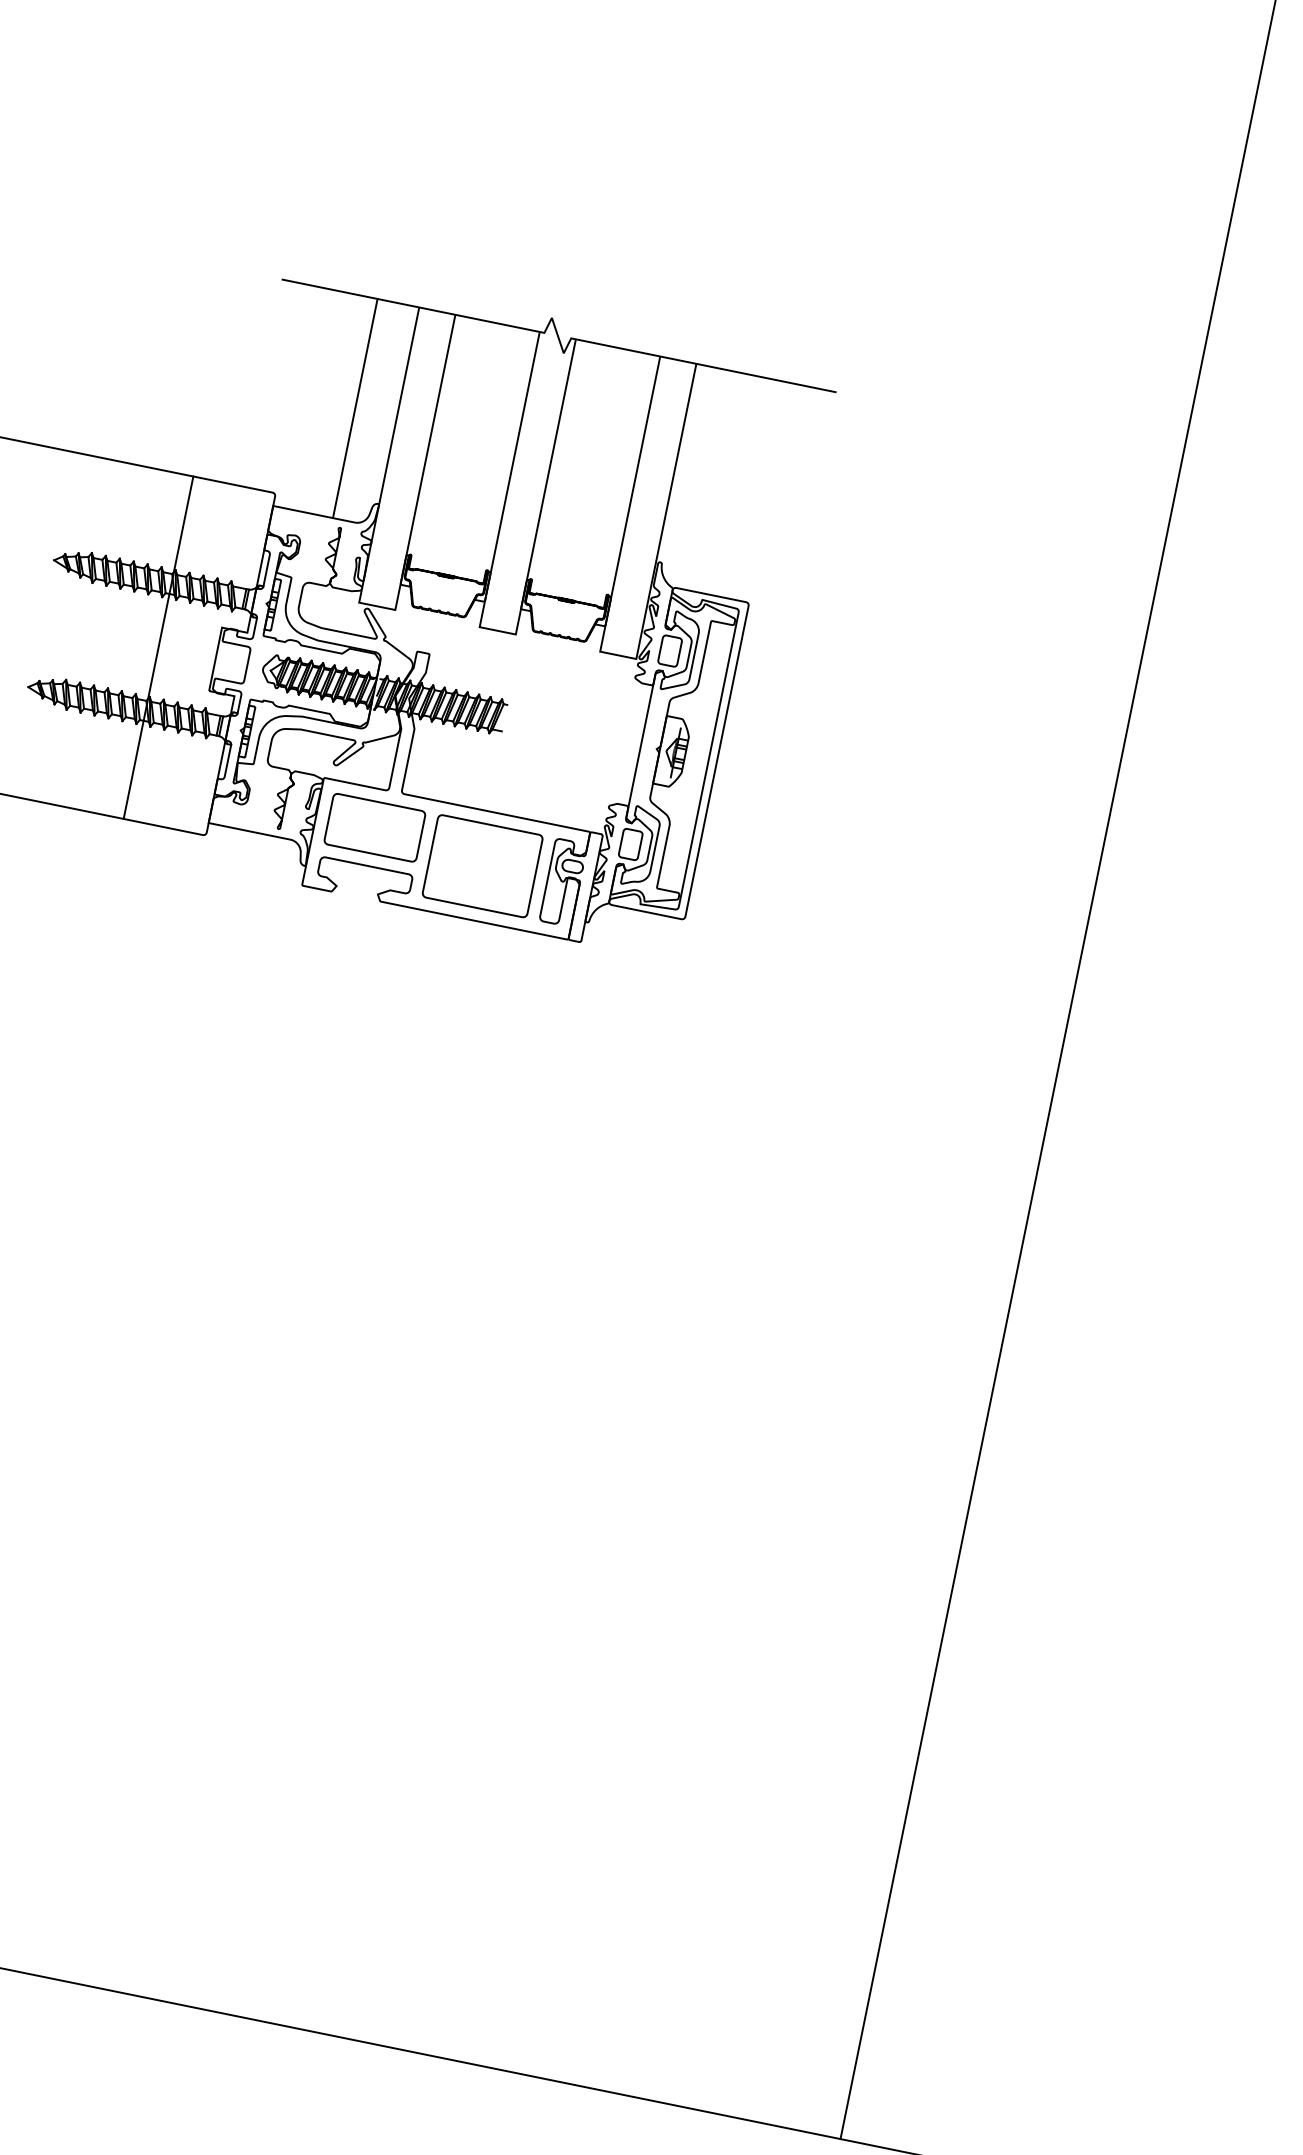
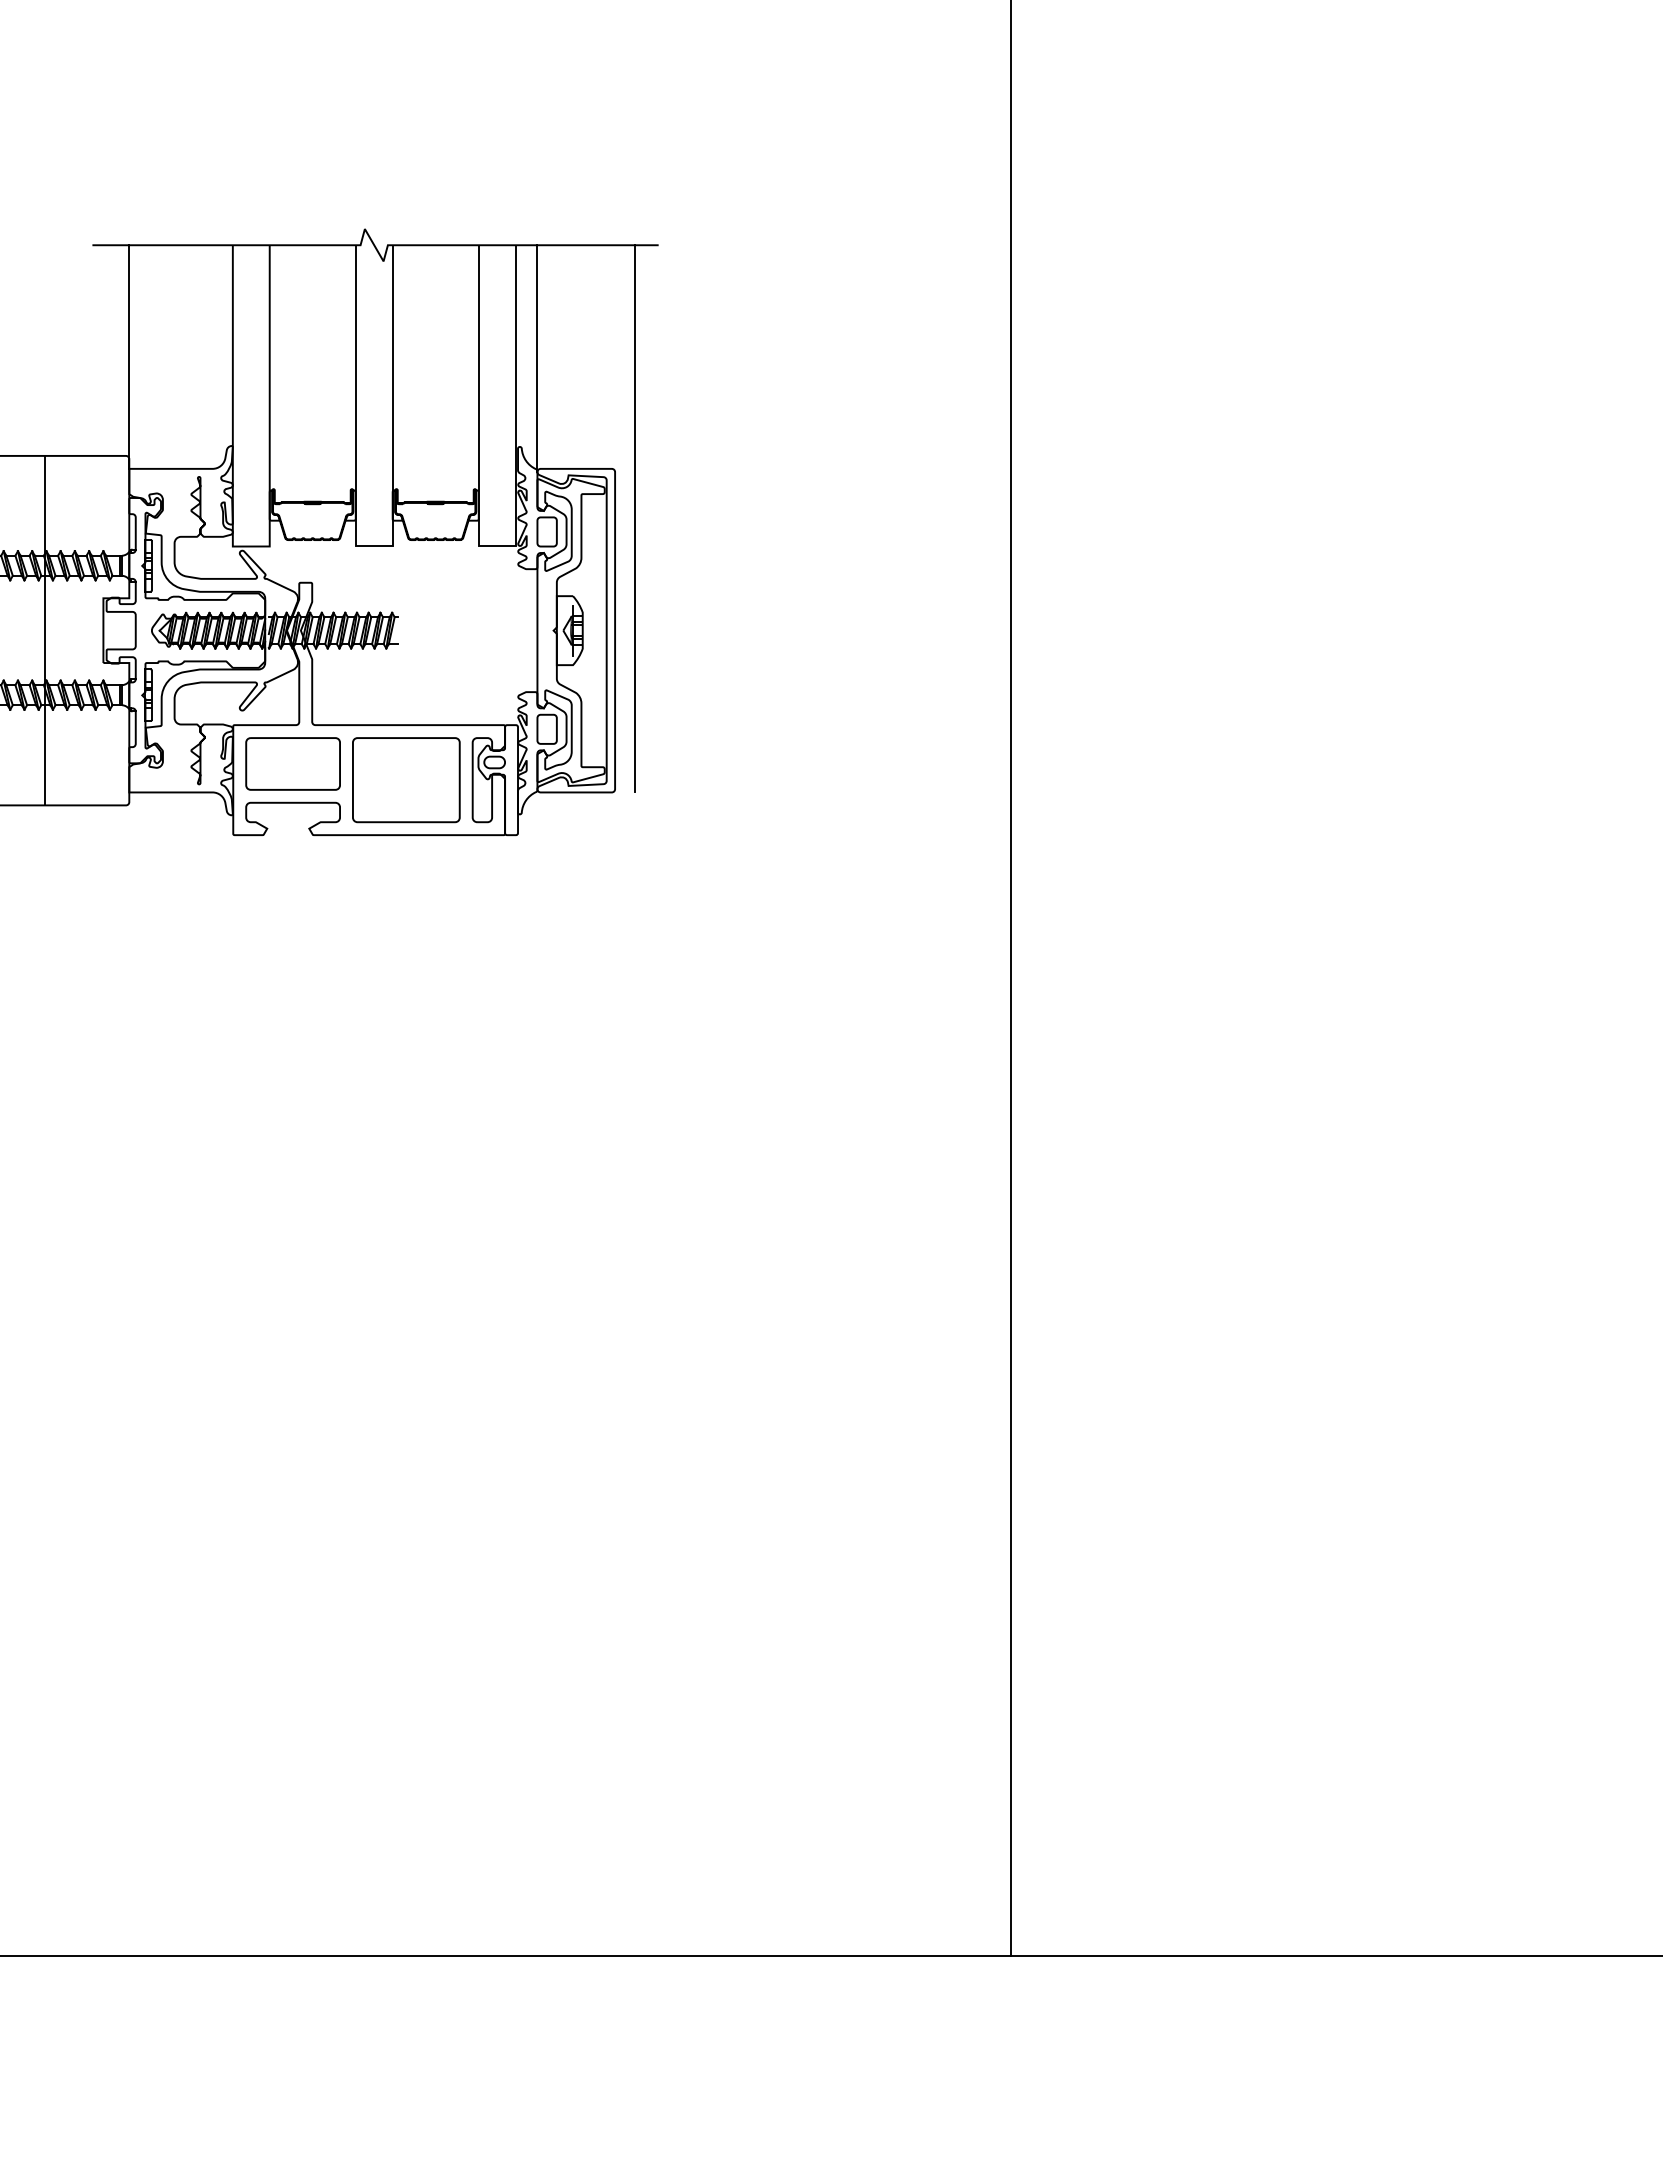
line: (355, 408) -> (129, 356), moved
line: (695, 479) -> (537, 358), added
line: (758, 655) -> (634, 518), added

